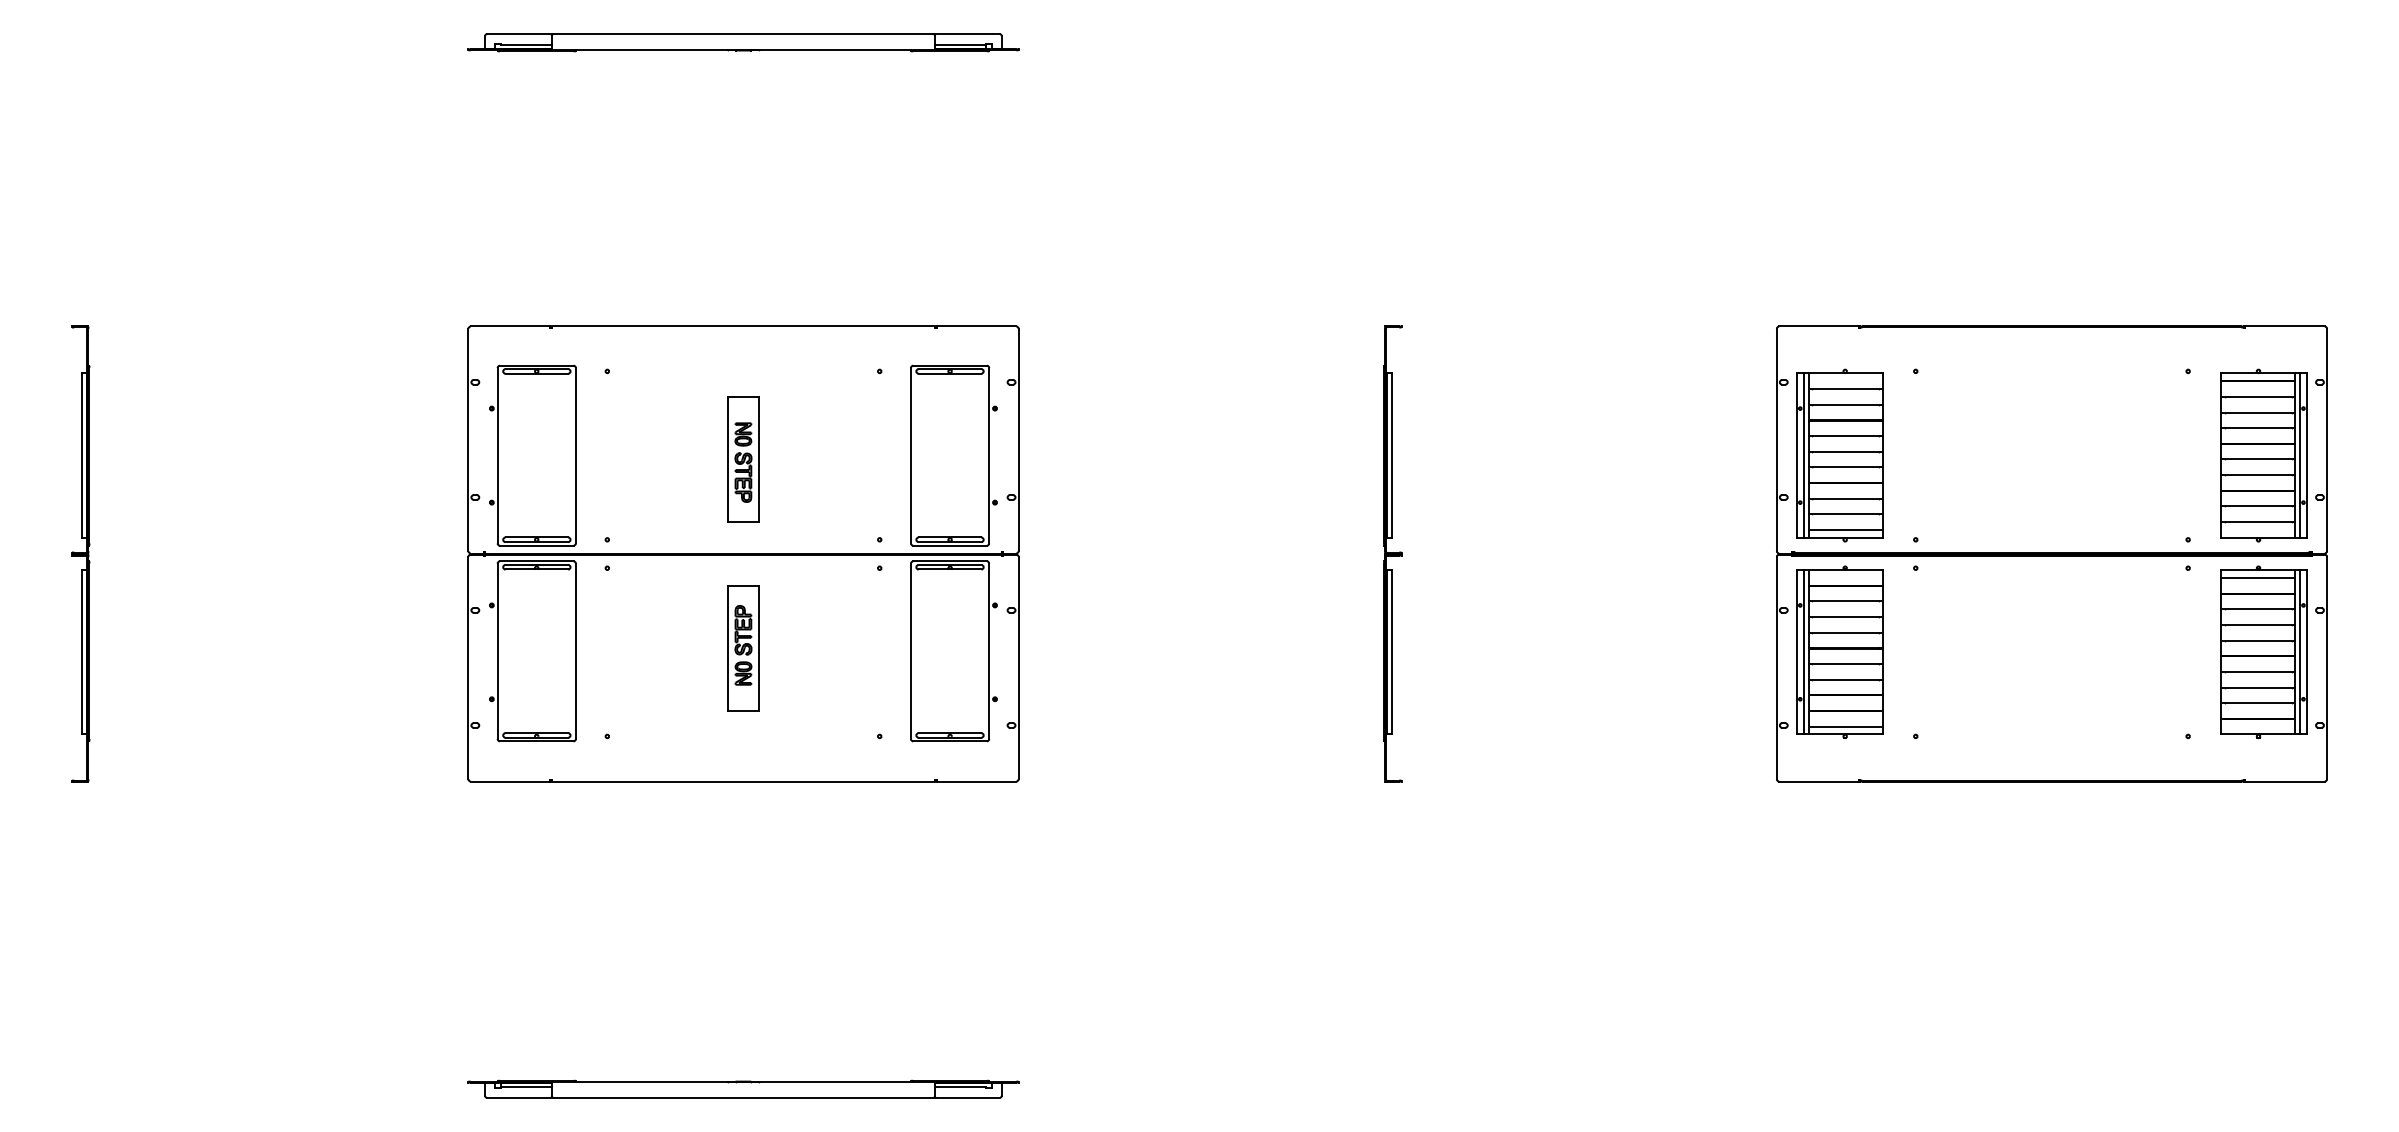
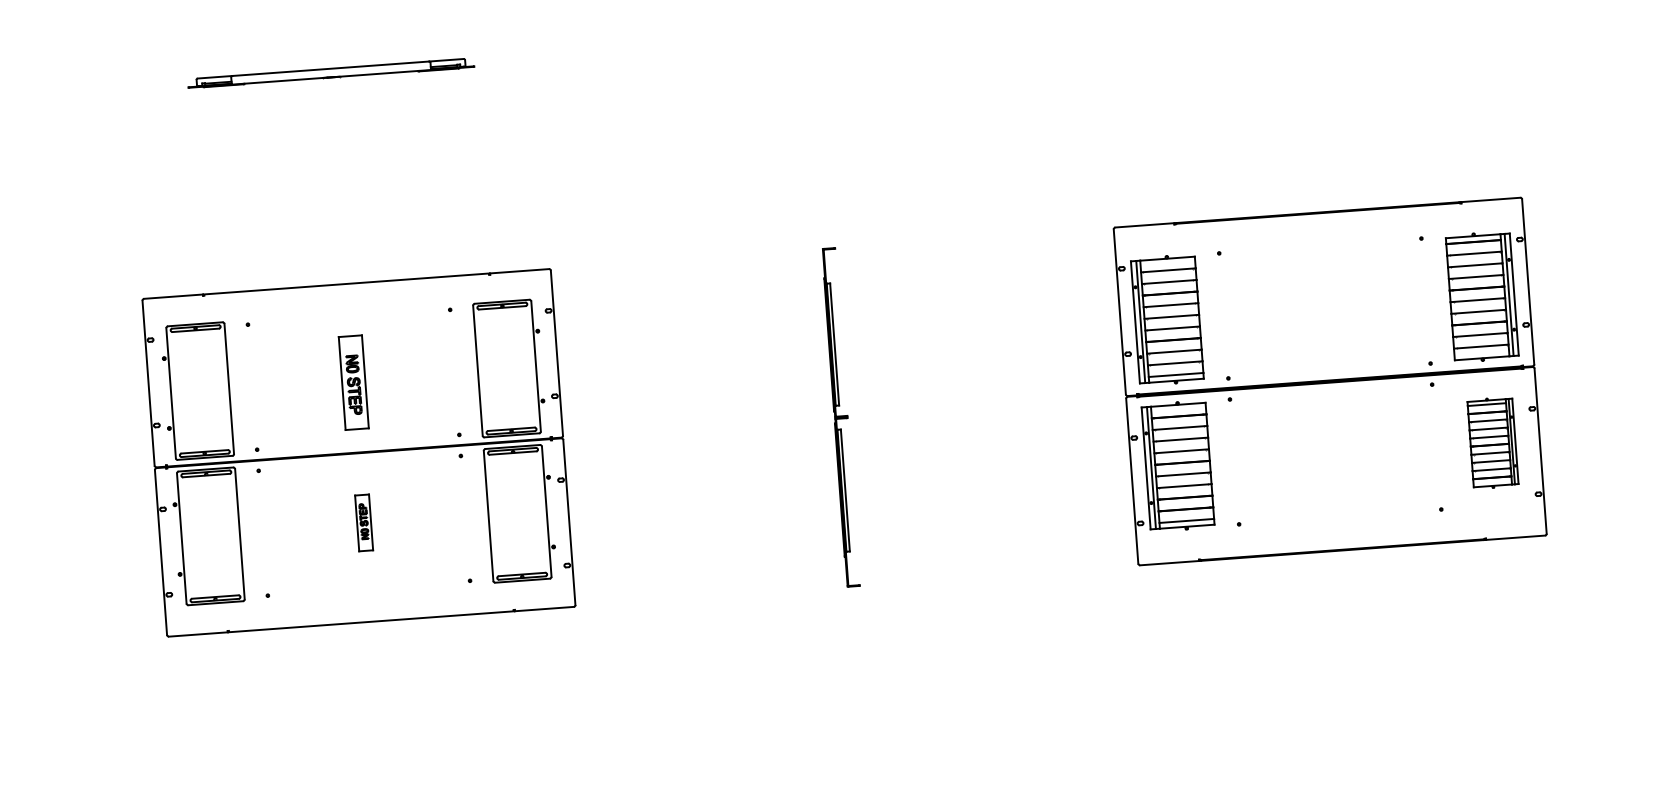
part: (743, 42) -> (331, 73), size x0.7
part: (743, 648) -> (364, 522), size x0.6
part: (2263, 652) -> (1492, 443), size x0.7

